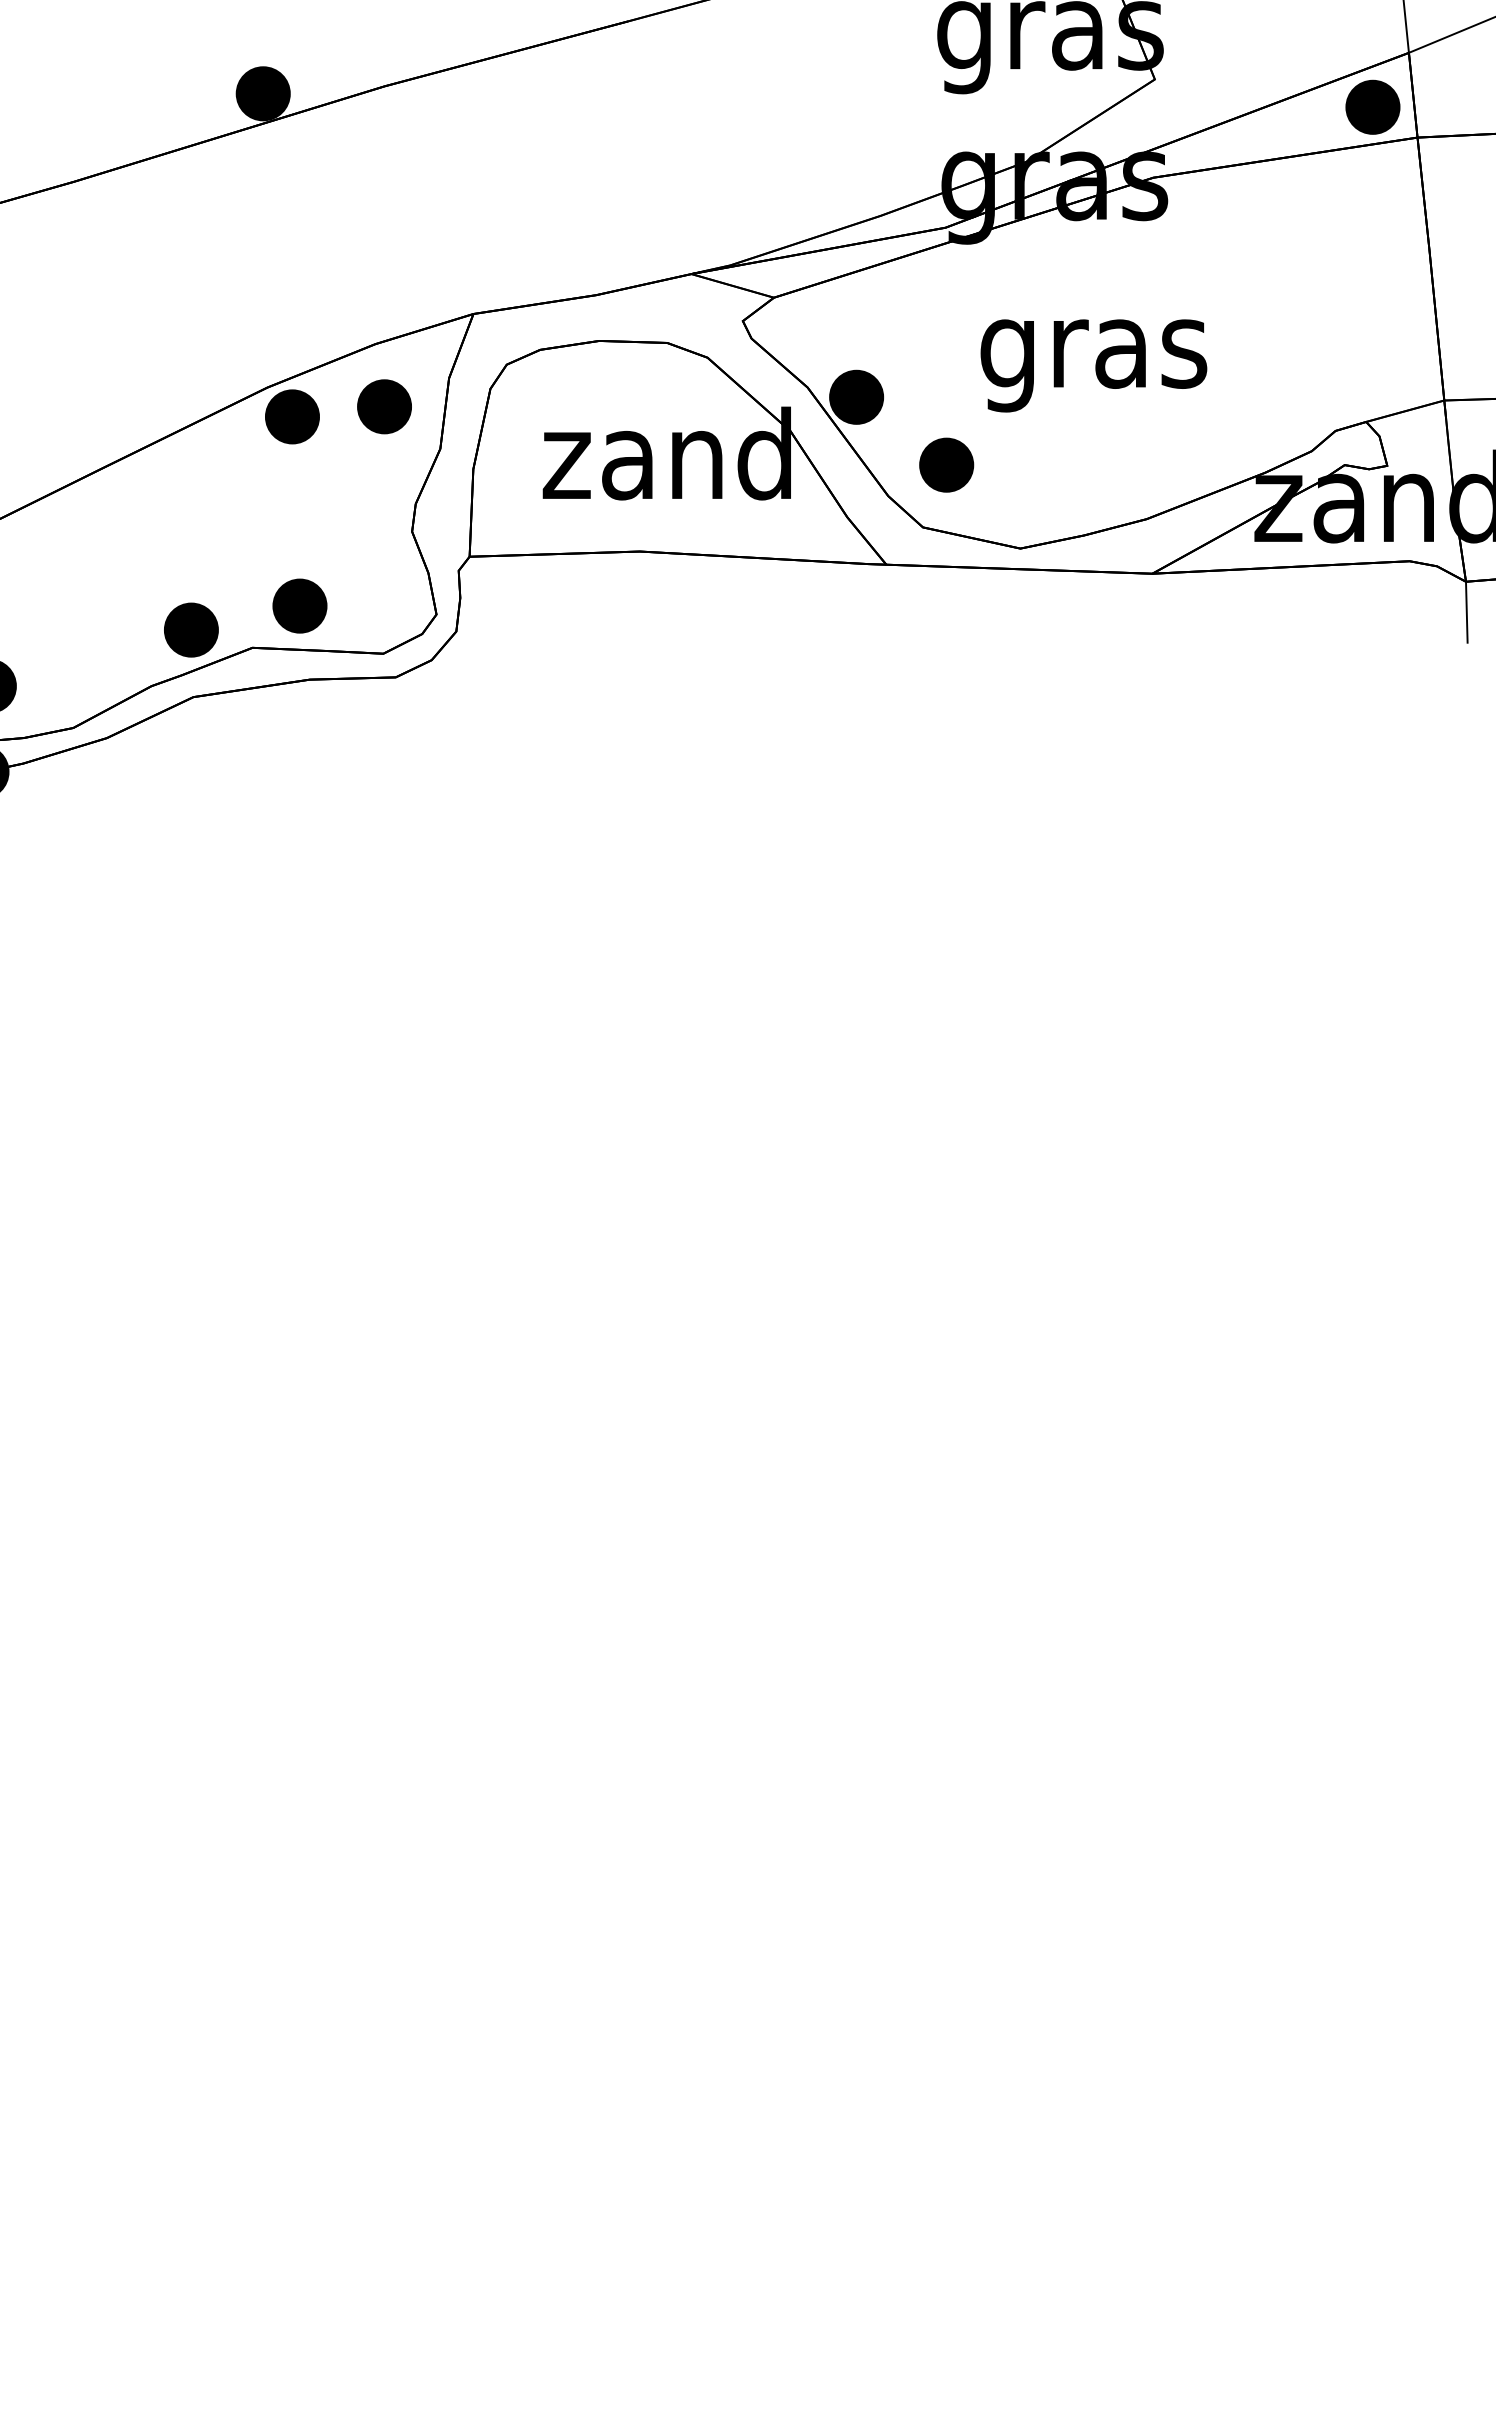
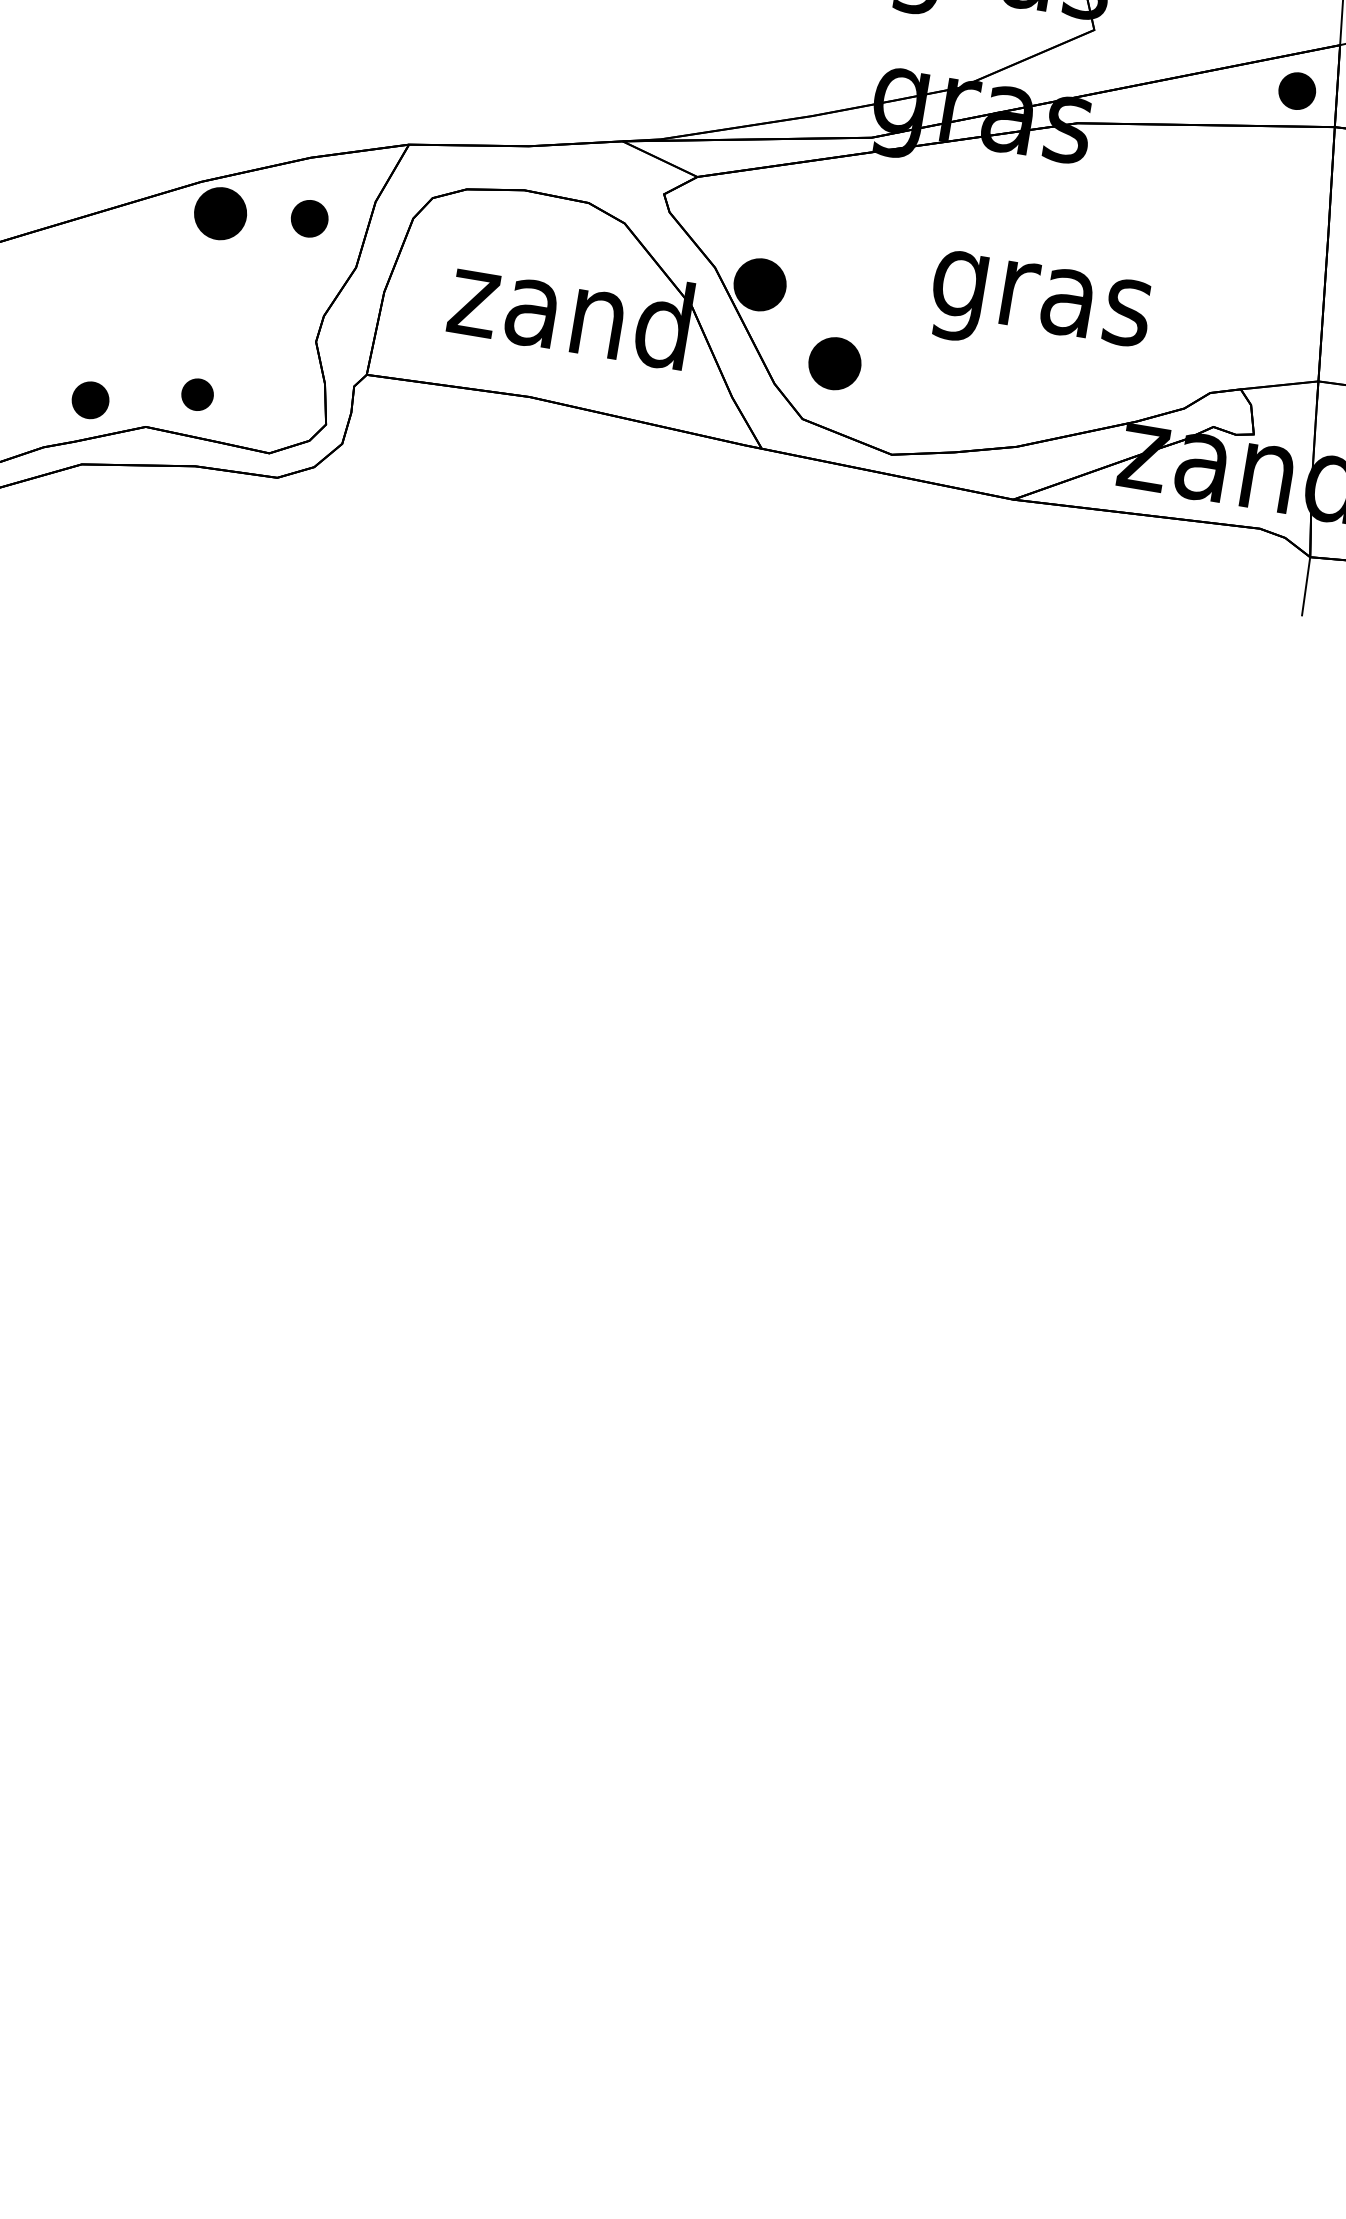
part: (1372, 106) -> (1296, 90), size x0.7
text: (1093, 365) -> (1039, 309), moved
part: (384, 406) -> (309, 218), size x0.7
part: (299, 605) -> (197, 394), size x0.6
part: (191, 629) -> (90, 399), size x0.7

